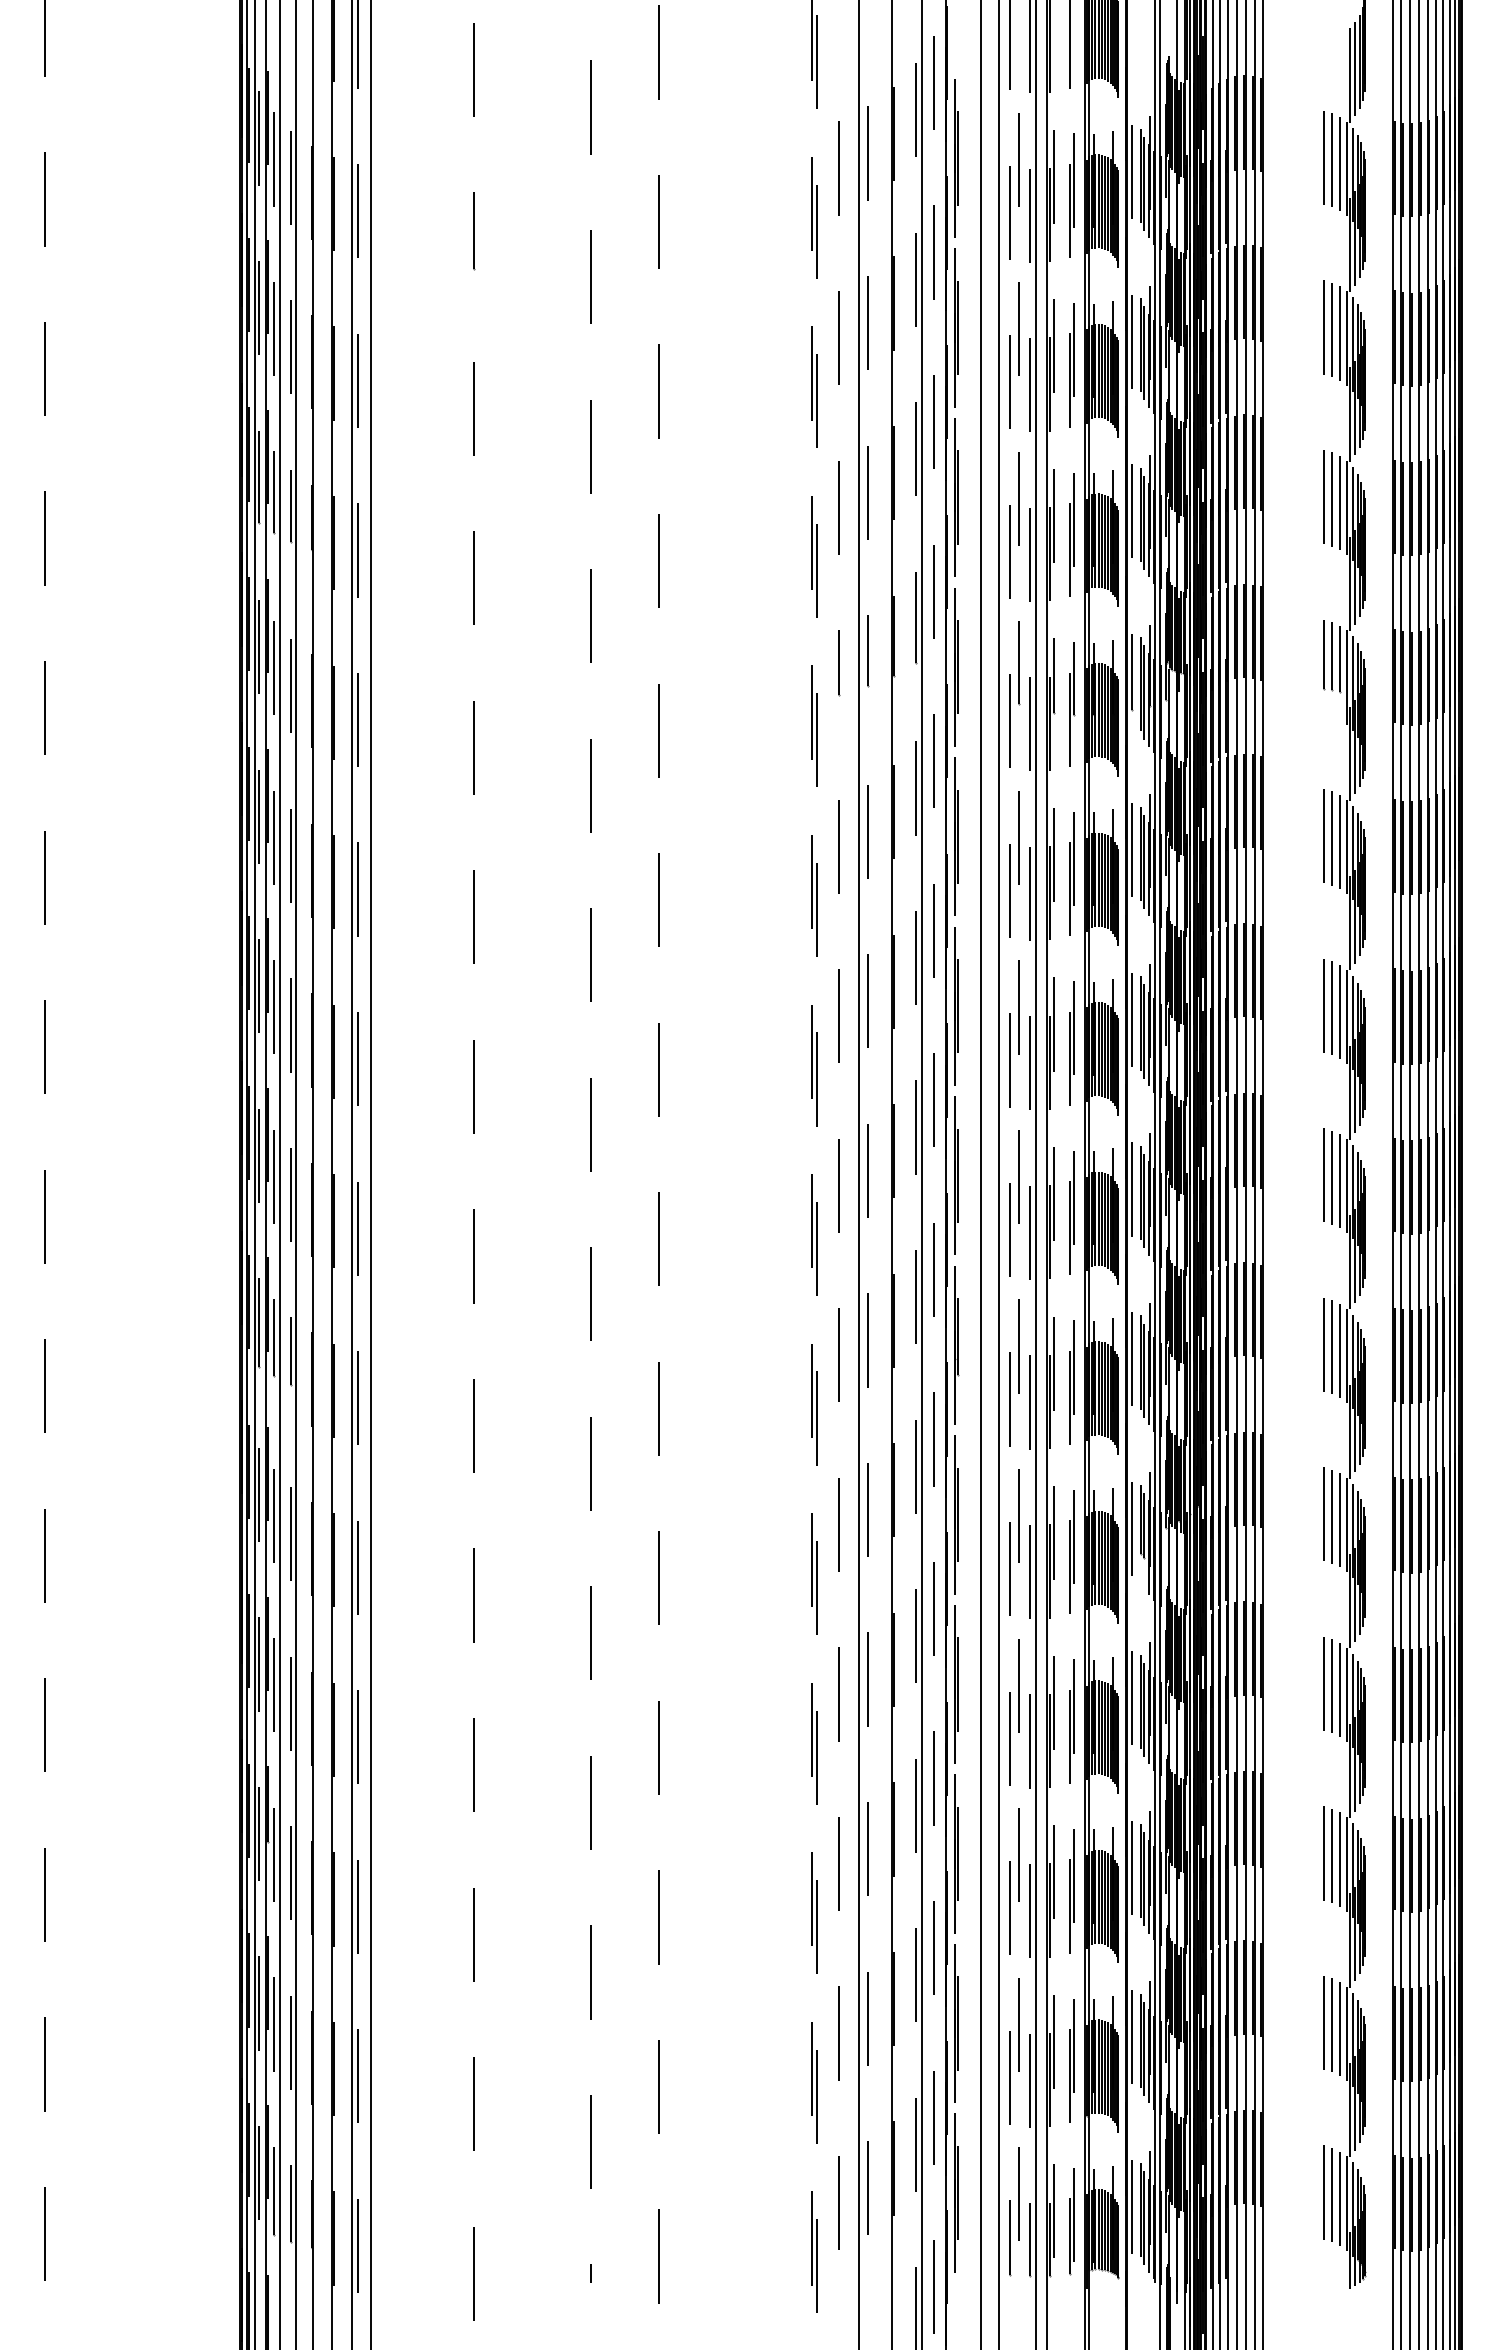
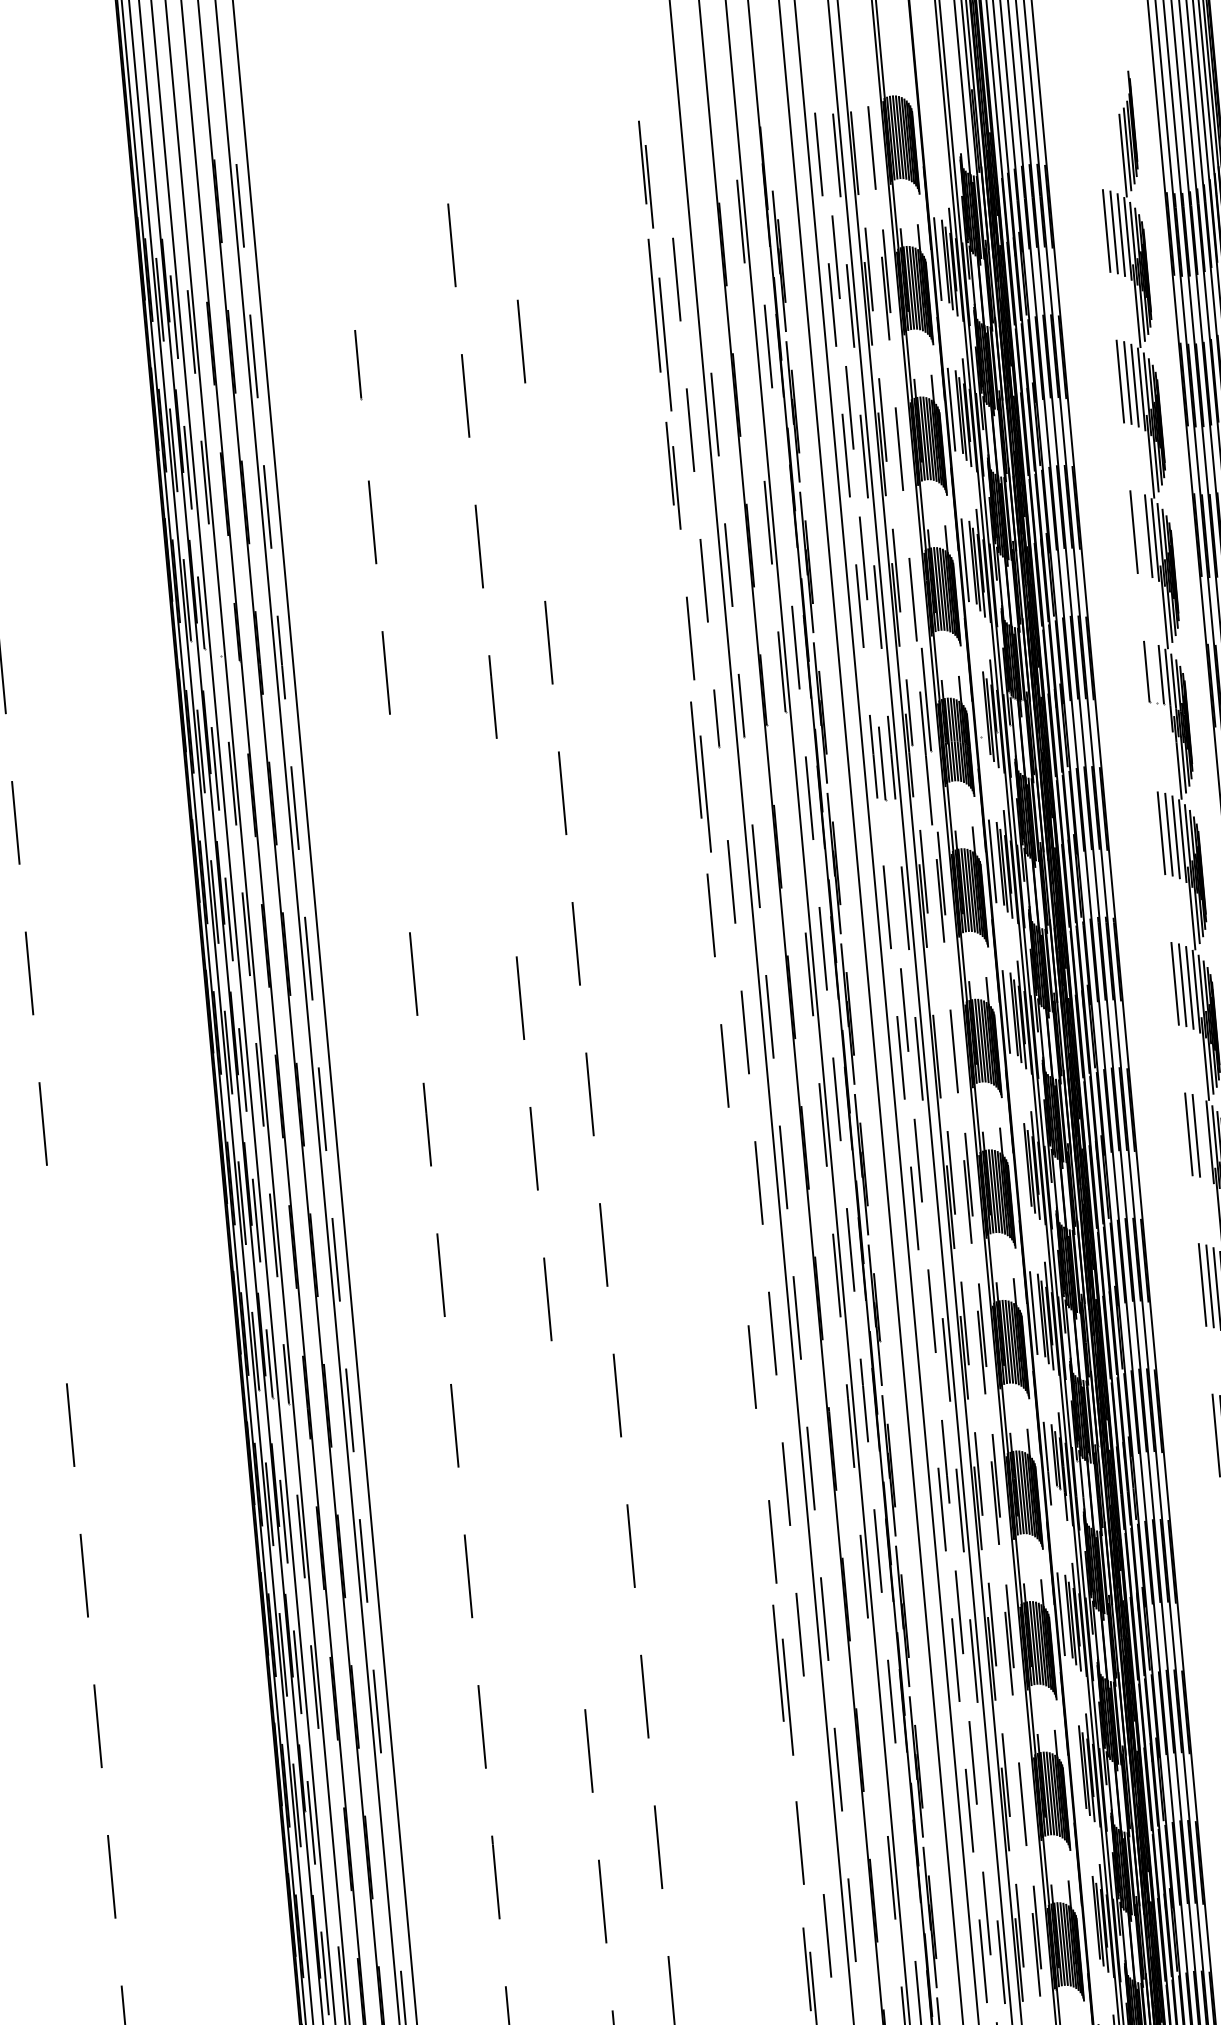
line: (658, 52) -> (507, 191), removed
line: (474, 69) -> (345, 221), removed
line: (934, 82) -> (755, 195), removed
line: (867, 153) -> (701, 263), removed
part: (814, 217) -> (659, 325), size x1.6
line: (916, 279) -> (755, 371), removed
line: (1073, 350) -> (900, 422), removed
line: (658, 391) -> (534, 492), removed
line: (934, 422) -> (782, 497), removed
line: (1331, 499) -> (1141, 533), removed
line: (291, 505) -> (218, 623), removed
line: (1073, 519) -> (913, 572), removed
line: (812, 542) -> (683, 613), removed
line: (1331, 655) -> (1153, 672), removed
line: (1019, 663) -> (882, 764), moved
line: (1132, 671) -> (978, 702), removed
part: (1072, 704) -> (927, 736), size x1.6
part: (814, 725) -> (700, 776), size x1.4
line: (473, 747) -> (399, 823), removed
line: (590, 785) -> (506, 847), removed
line: (916, 788) -> (796, 823), removed
line: (1018, 837) -> (890, 859), removed
line: (817, 909) -> (718, 939), removed
line: (1054, 1024) -> (937, 1022), removed
line: (1073, 1028) -> (954, 1024), removed
line: (817, 1079) -> (731, 1090), removed
line: (1339, 1181) -> (1203, 1138), removed
line: (1132, 1189) -> (1020, 1162), removed
line: (44, 1216) -> (56, 1274), removed
line: (1029, 1232) -> (932, 1209), removed
part: (814, 1234) -> (741, 1228), removed
line: (1009, 1399) -> (928, 1358), removed
line: (817, 1418) -> (759, 1391), removed
line: (590, 1463) -> (561, 1449), removed
line: (812, 1560) -> (766, 1517), removed
line: (590, 1633) -> (574, 1600), removed
part: (814, 1743) -> (782, 1680), size x1.4
line: (916, 1805) -> (878, 1726), removed
line: (838, 1863) -> (813, 1784), removed
line: (1132, 1867) -> (1075, 1764), removed
line: (291, 1873) -> (328, 1837), removed
line: (1073, 1875) -> (1023, 1776), removed
line: (812, 1899) -> (793, 1818), removed
line: (358, 1906) -> (390, 1861), removed
line: (1029, 1911) -> (987, 1811), removed
line: (933, 1947) -> (904, 1851), removed
line: (259, 2003) -> (310, 1955), removed
line: (1132, 2037) -> (1088, 1915), removed

